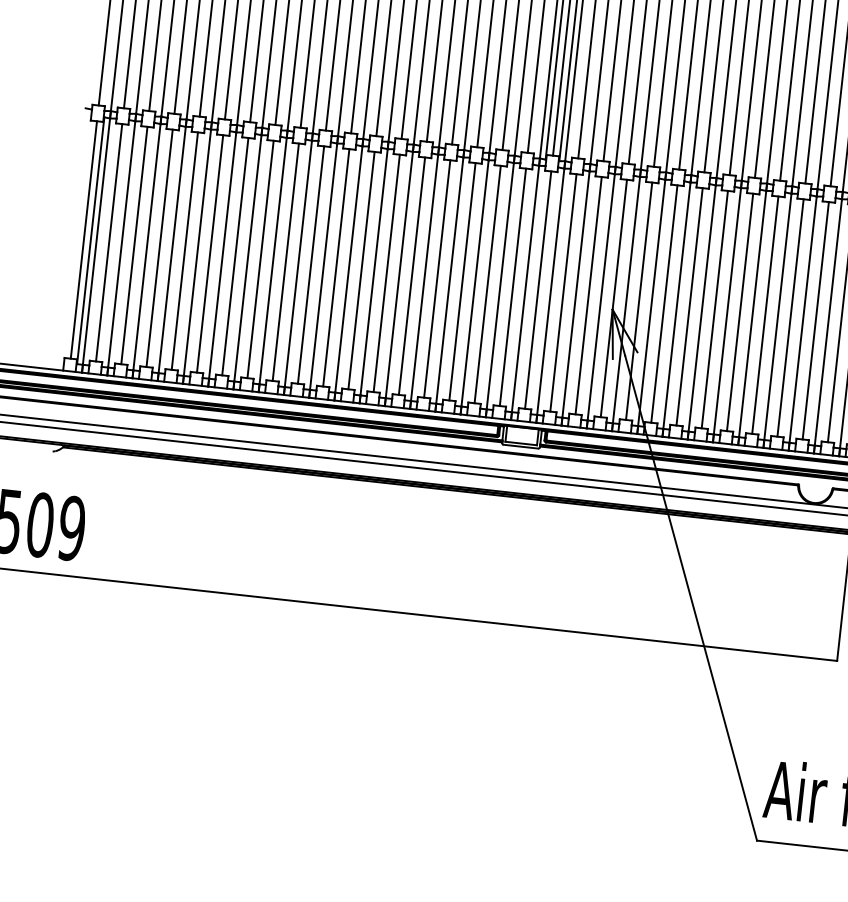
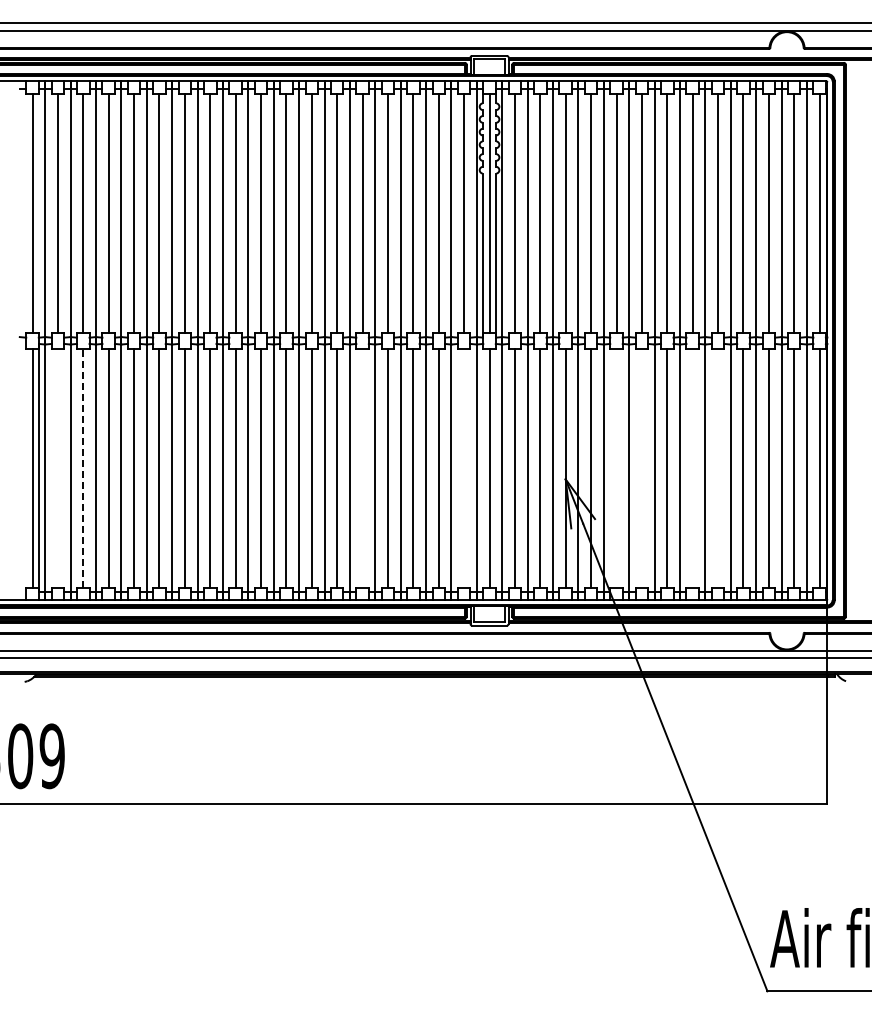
line: (108, 242) -> (57, 467), removed
line: (134, 244) -> (83, 467), solid -> dashed
line: (411, 275) -> (362, 467), removed
line: (513, 286) -> (464, 467), removed
line: (664, 303) -> (616, 467), removed
line: (689, 306) -> (641, 467), removed
line: (739, 311) -> (692, 467), removed
line: (765, 314) -> (718, 467), removed

